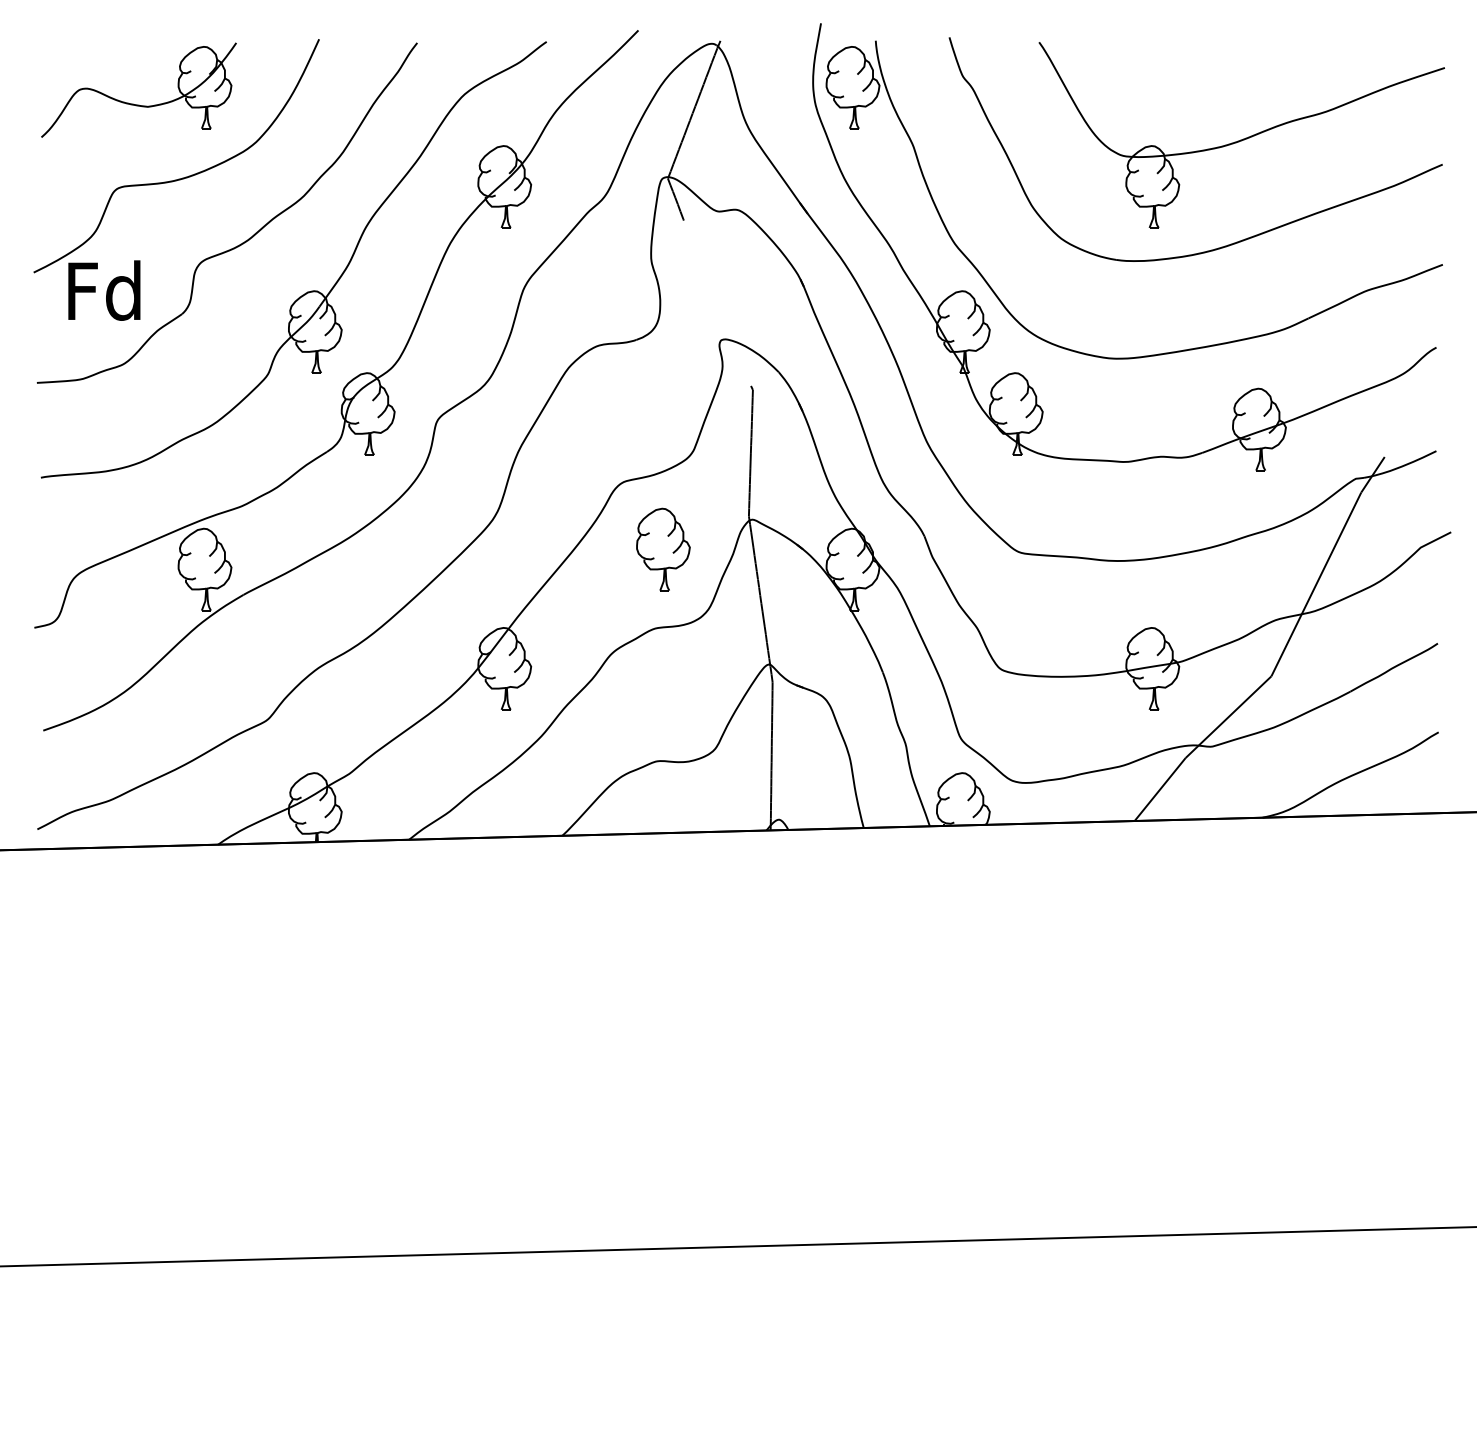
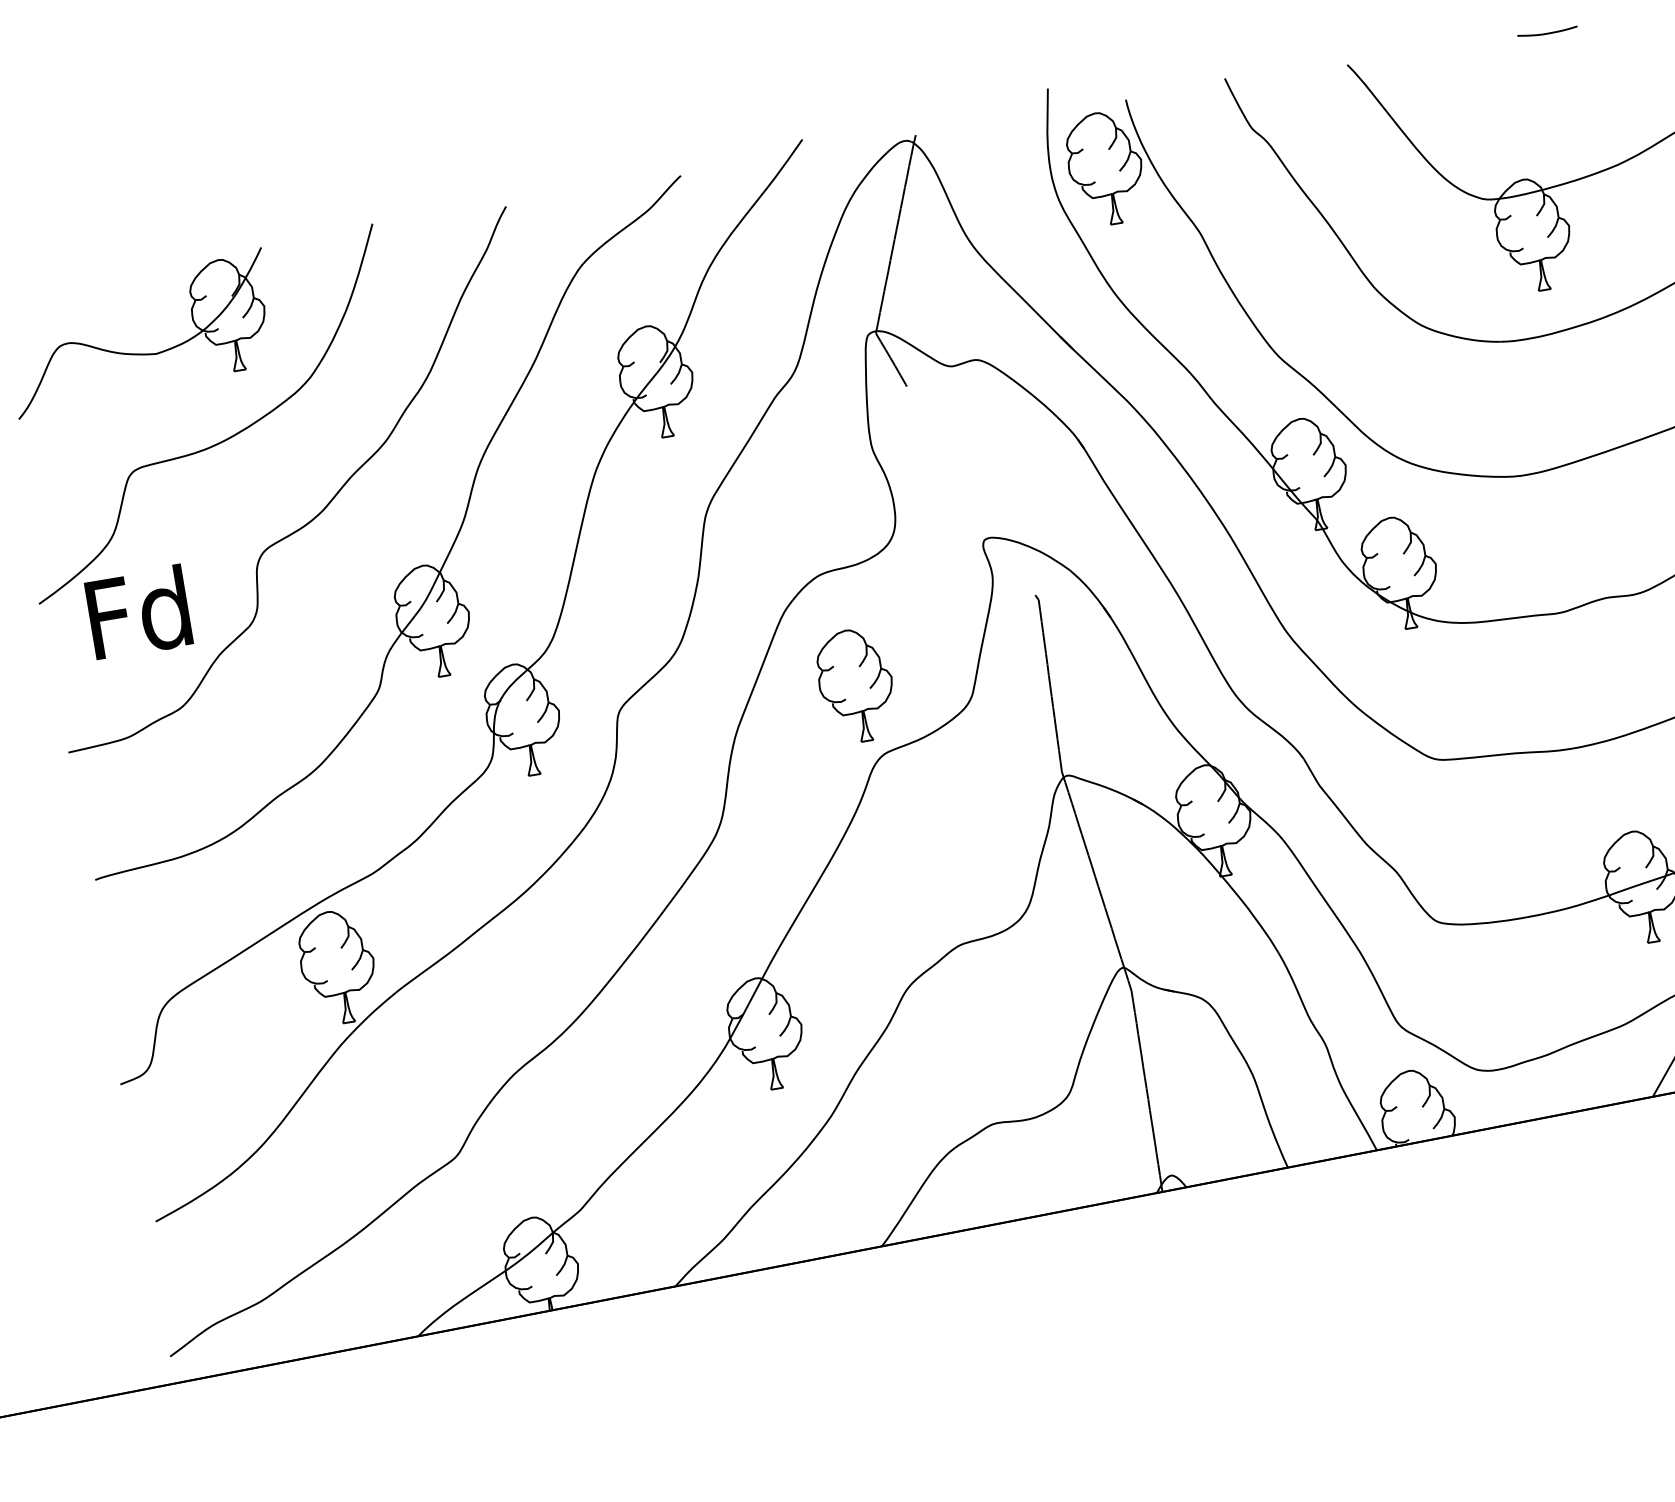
line: (1186, 43) -> (1546, 33), added
part: (663, 549) -> (856, 685), moved

